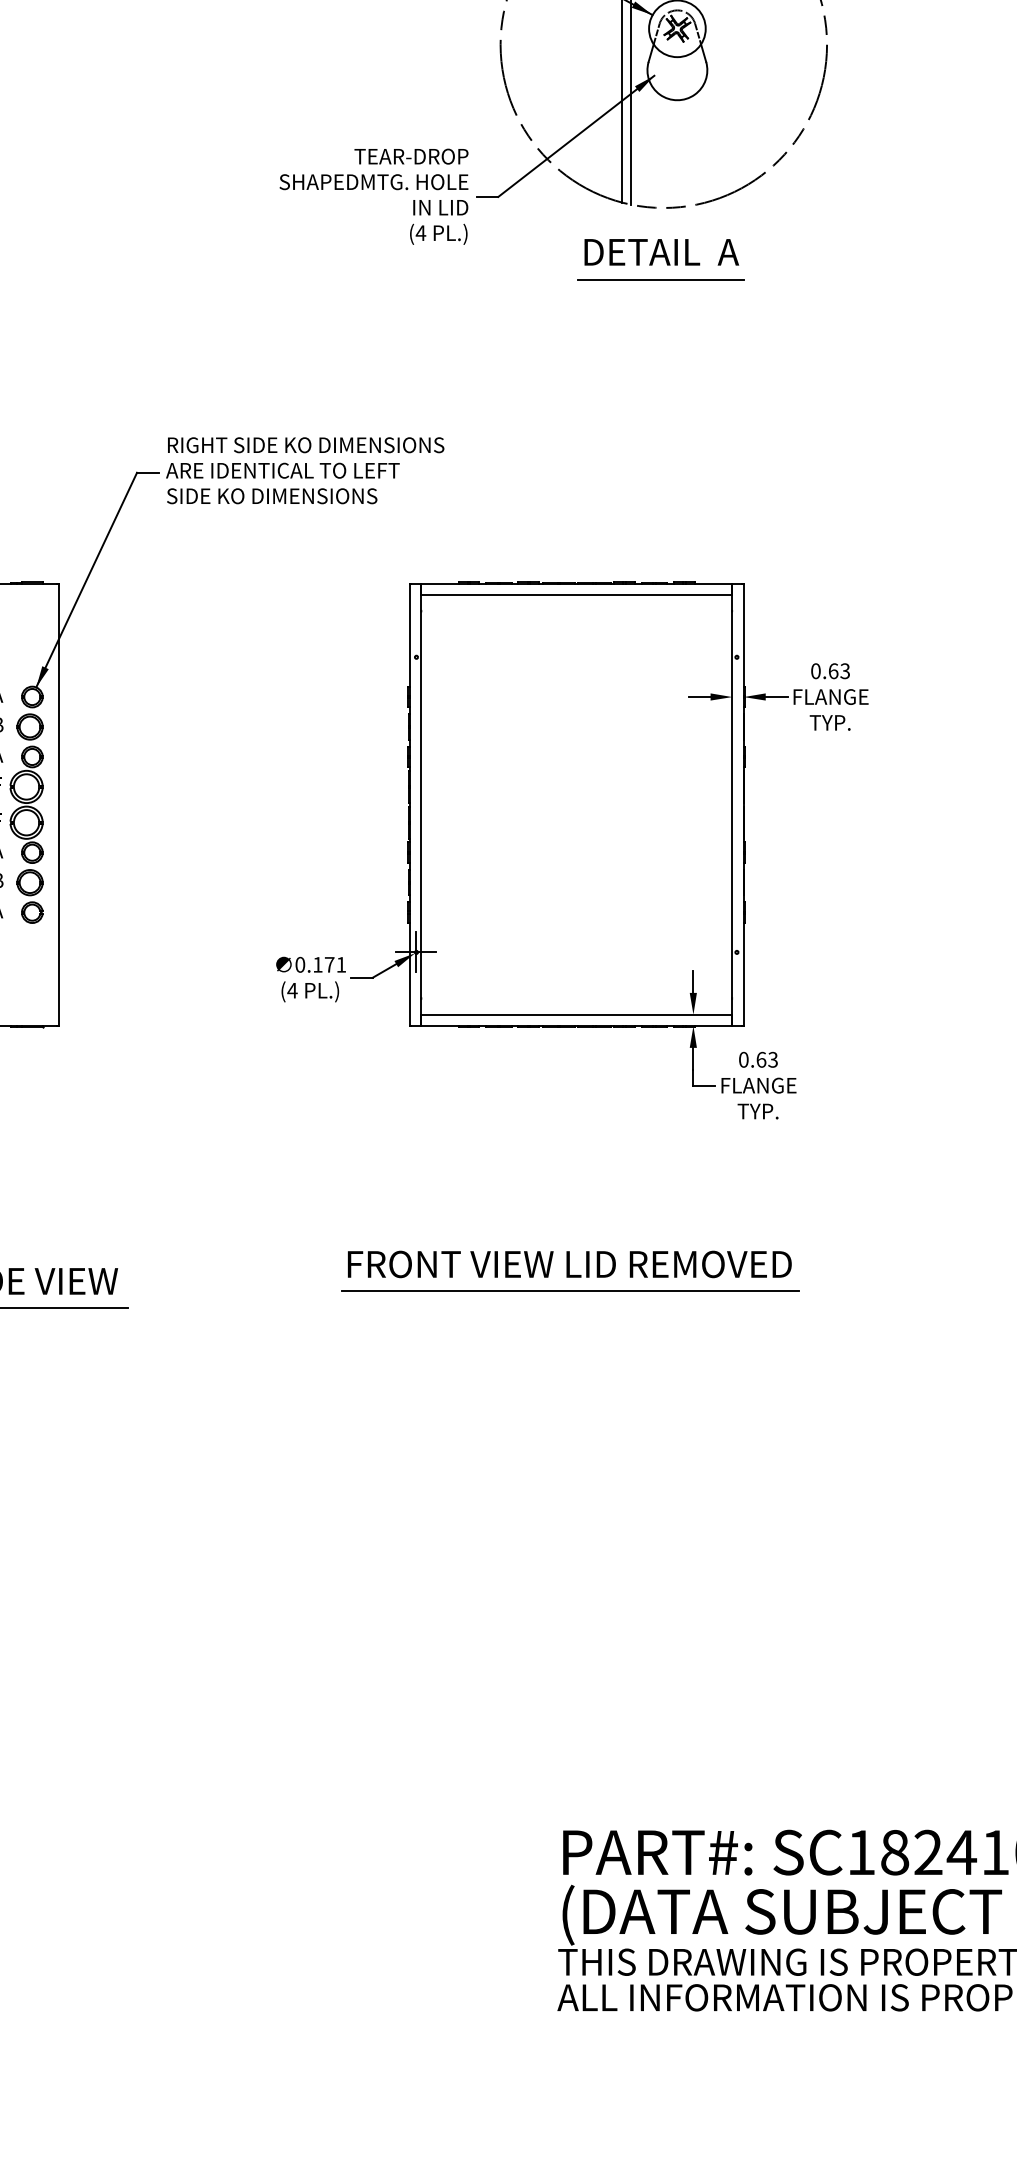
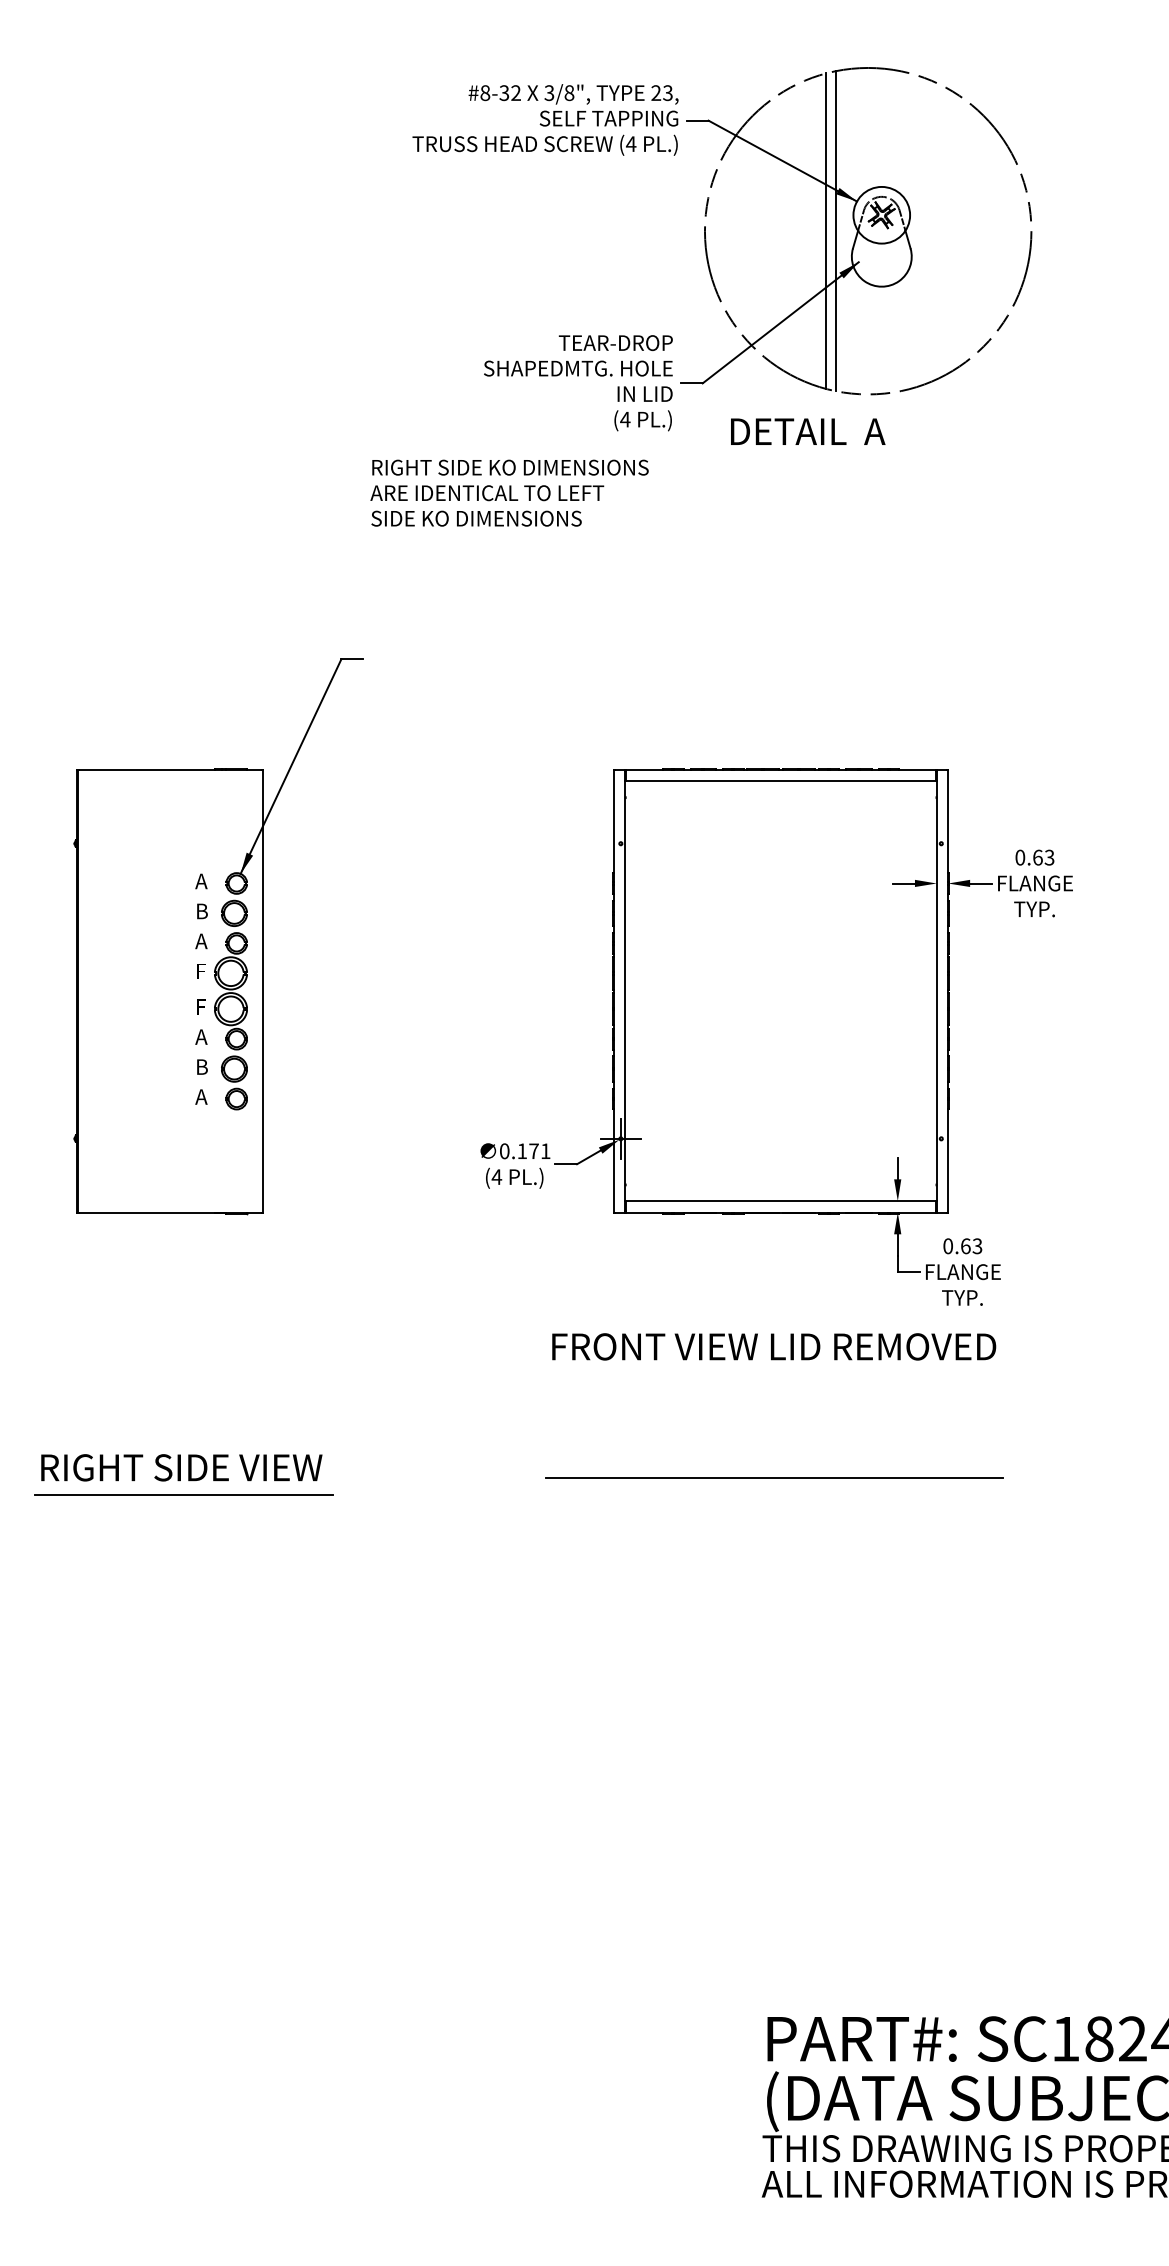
text: (662, 252) -> (808, 431), moved
line: (660, 280) -> (864, 466), removed
text: (305, 470) -> (509, 492), moved
text: (570, 1264) -> (774, 1346), moved

